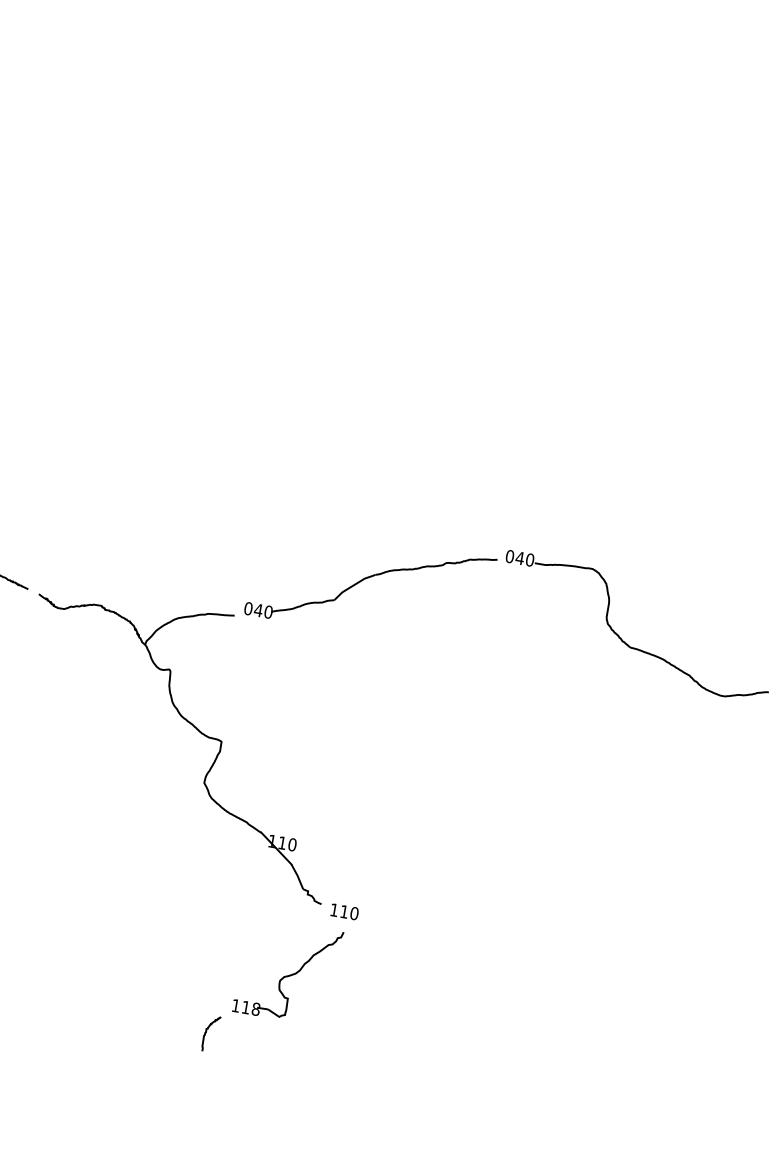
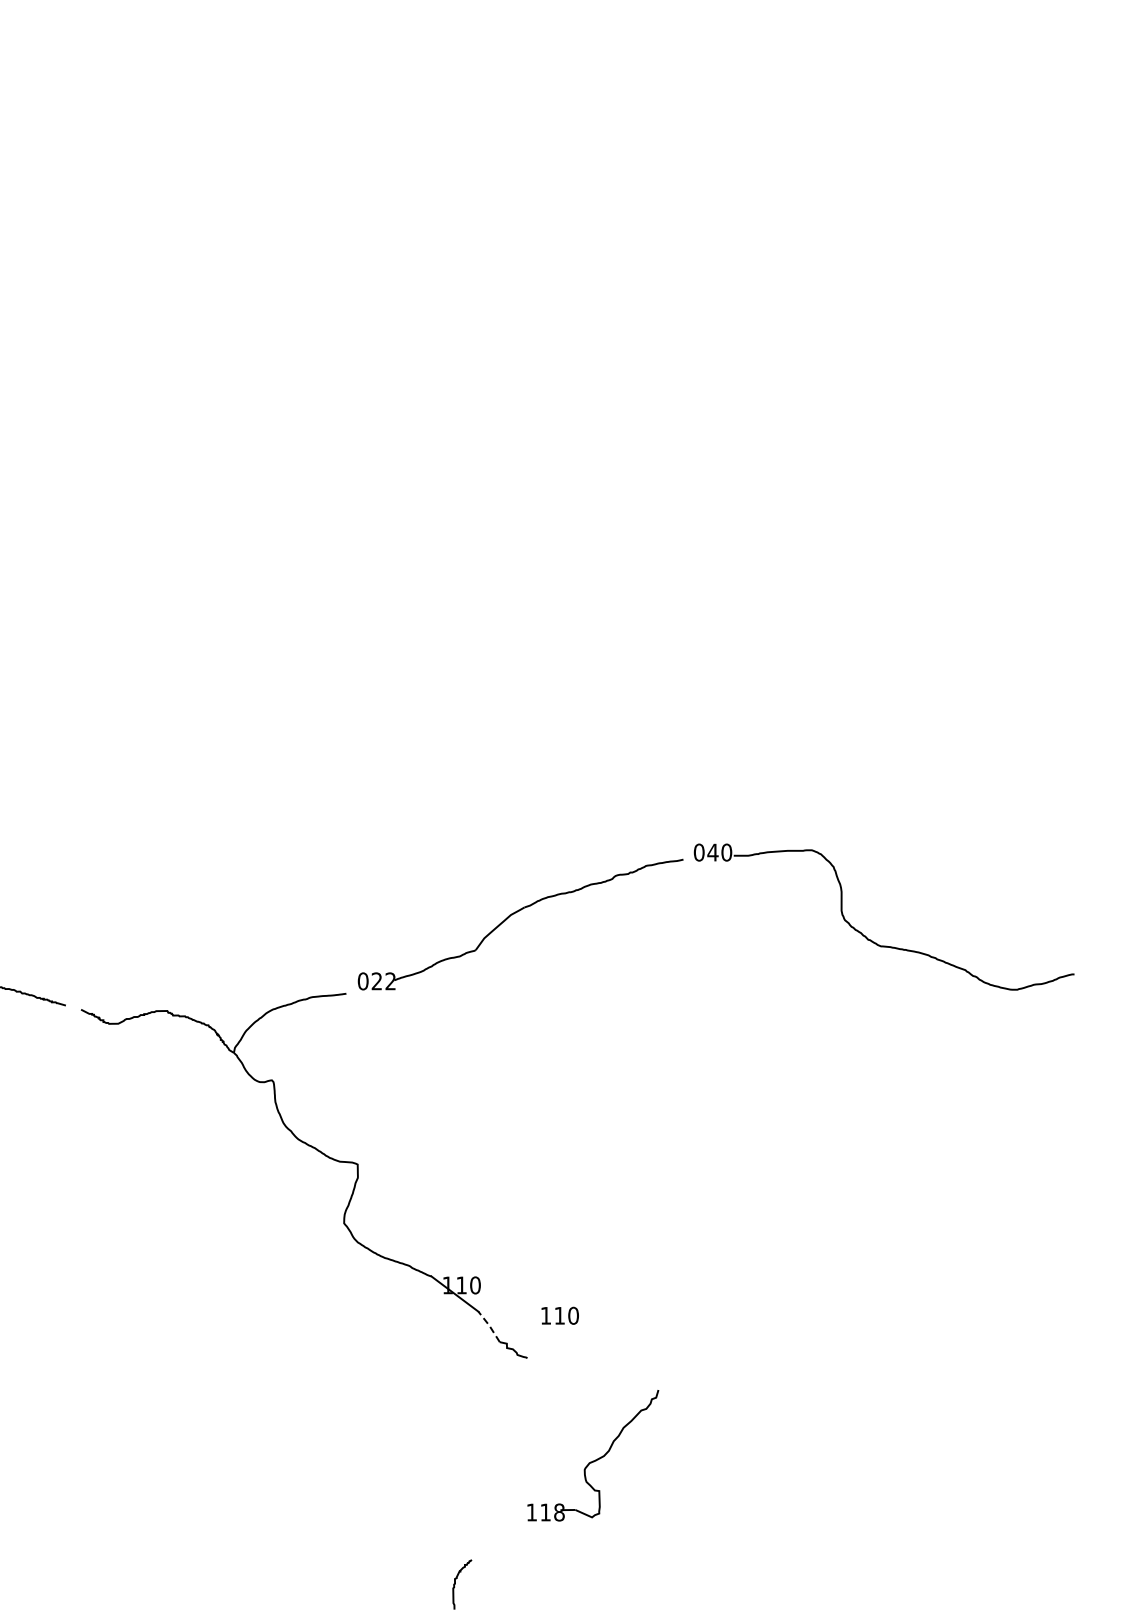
text: (263, 611) -> (383, 981), 040 -> 022
line: (297, 875) -> (489, 1325), solid -> dashed
text: (344, 911) -> (559, 1315), moved
part: (288, 971) -> (593, 1455), moved
curve: (206, 1033) -> (455, 1584), moved

